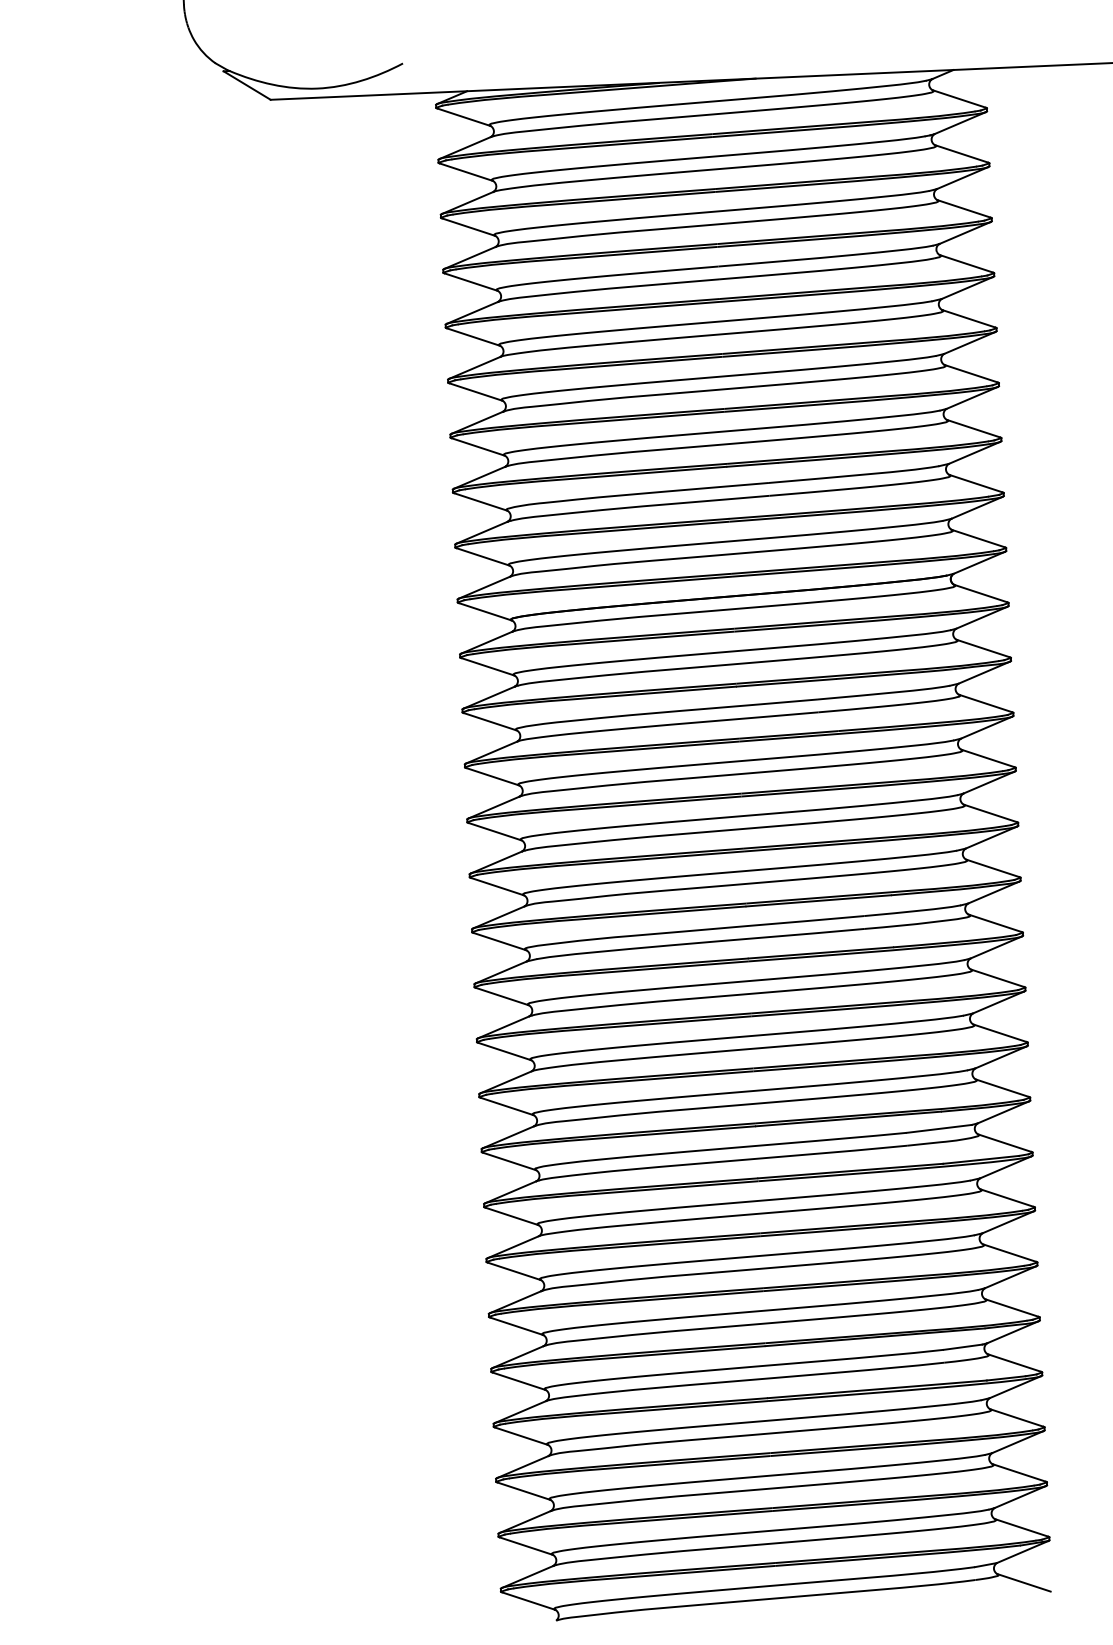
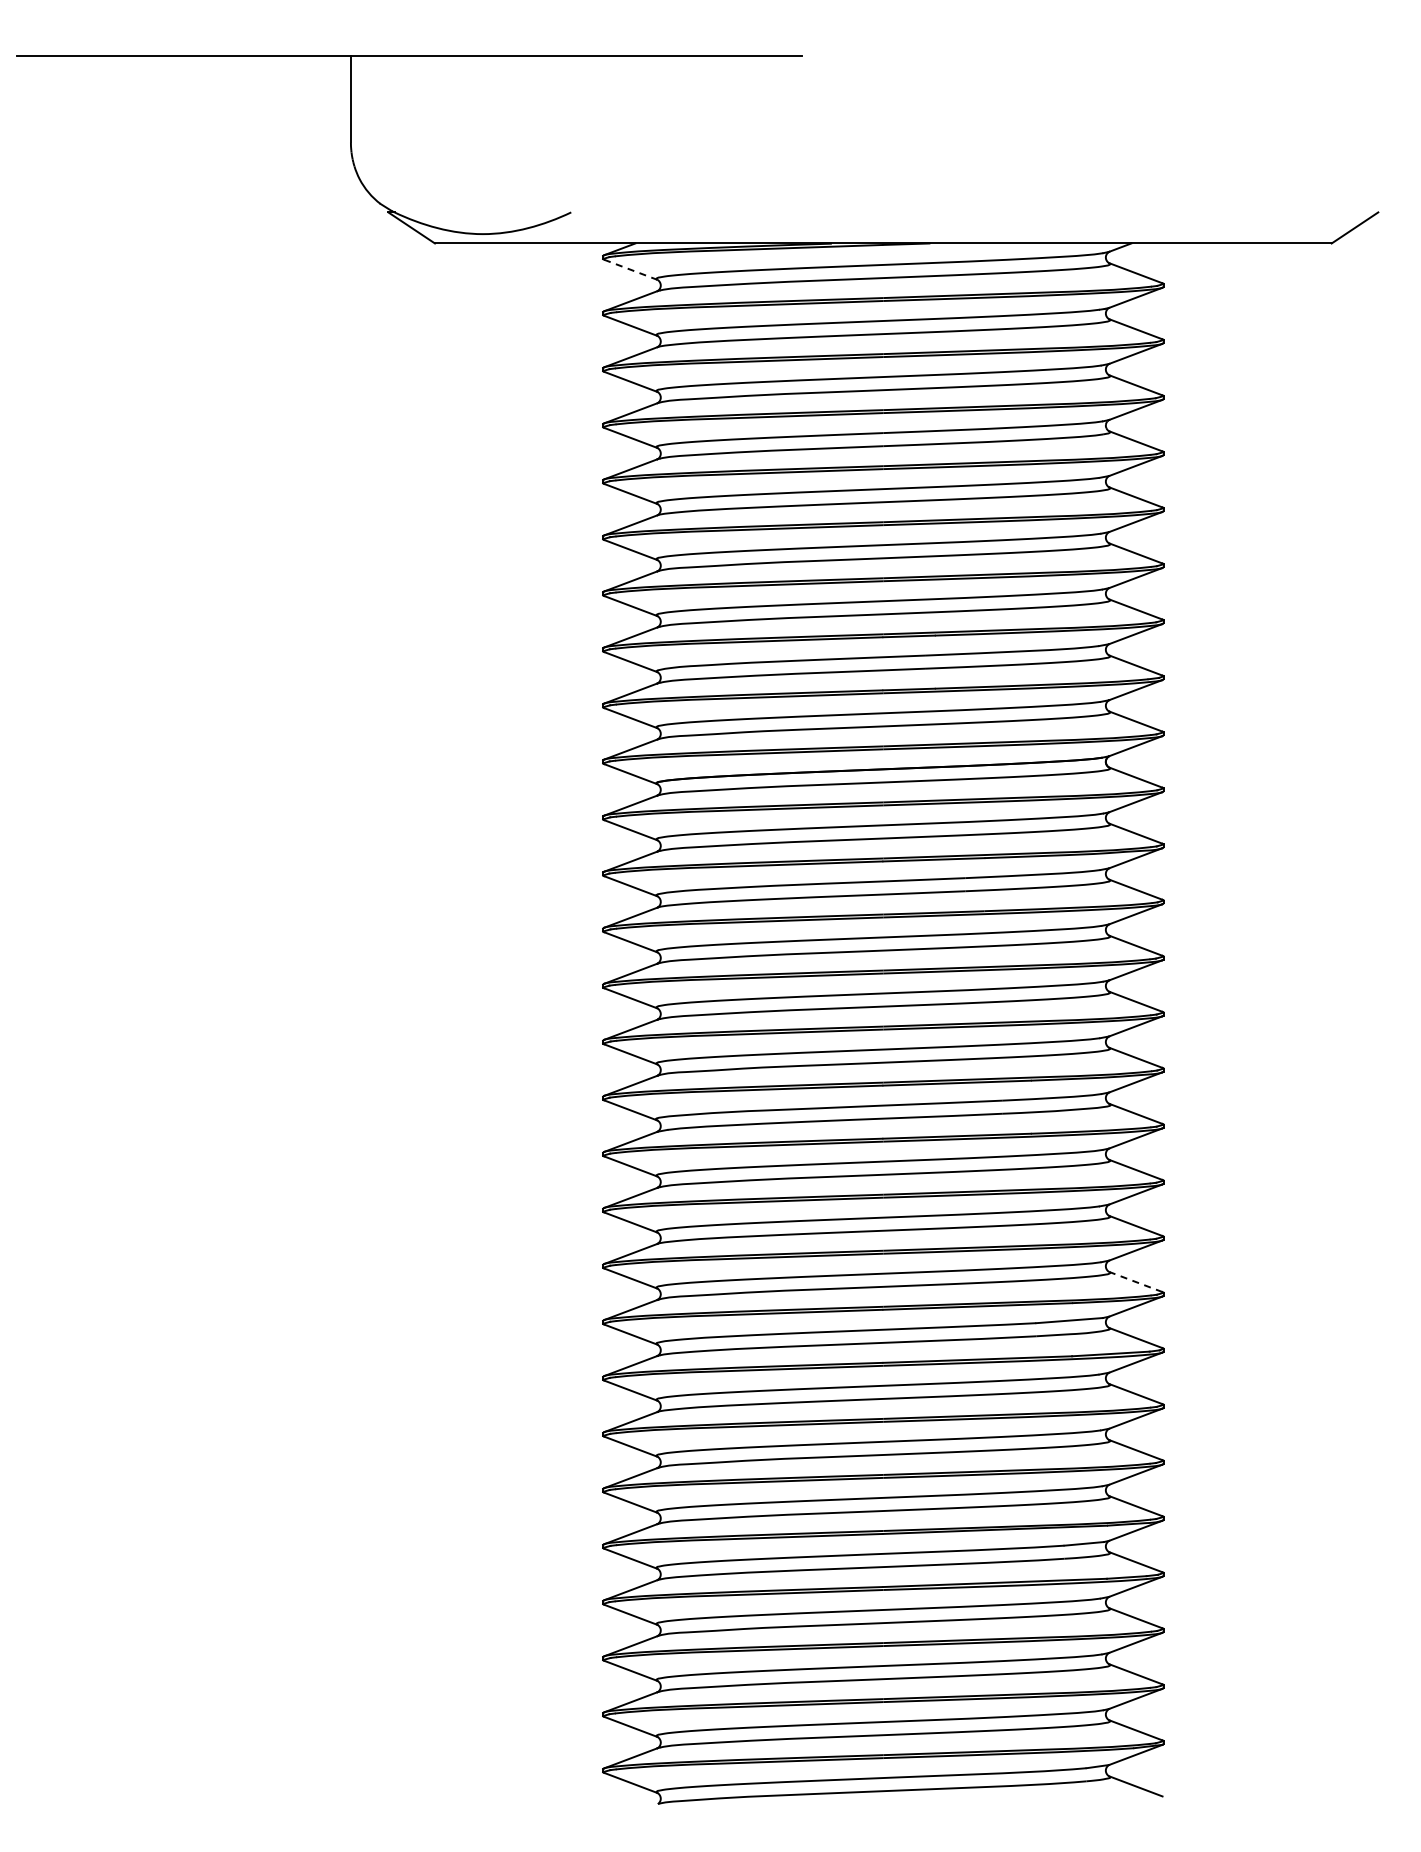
line: (463, 116) -> (630, 269), solid -> dashed
line: (1002, 1087) -> (1135, 1281), solid -> dashed

